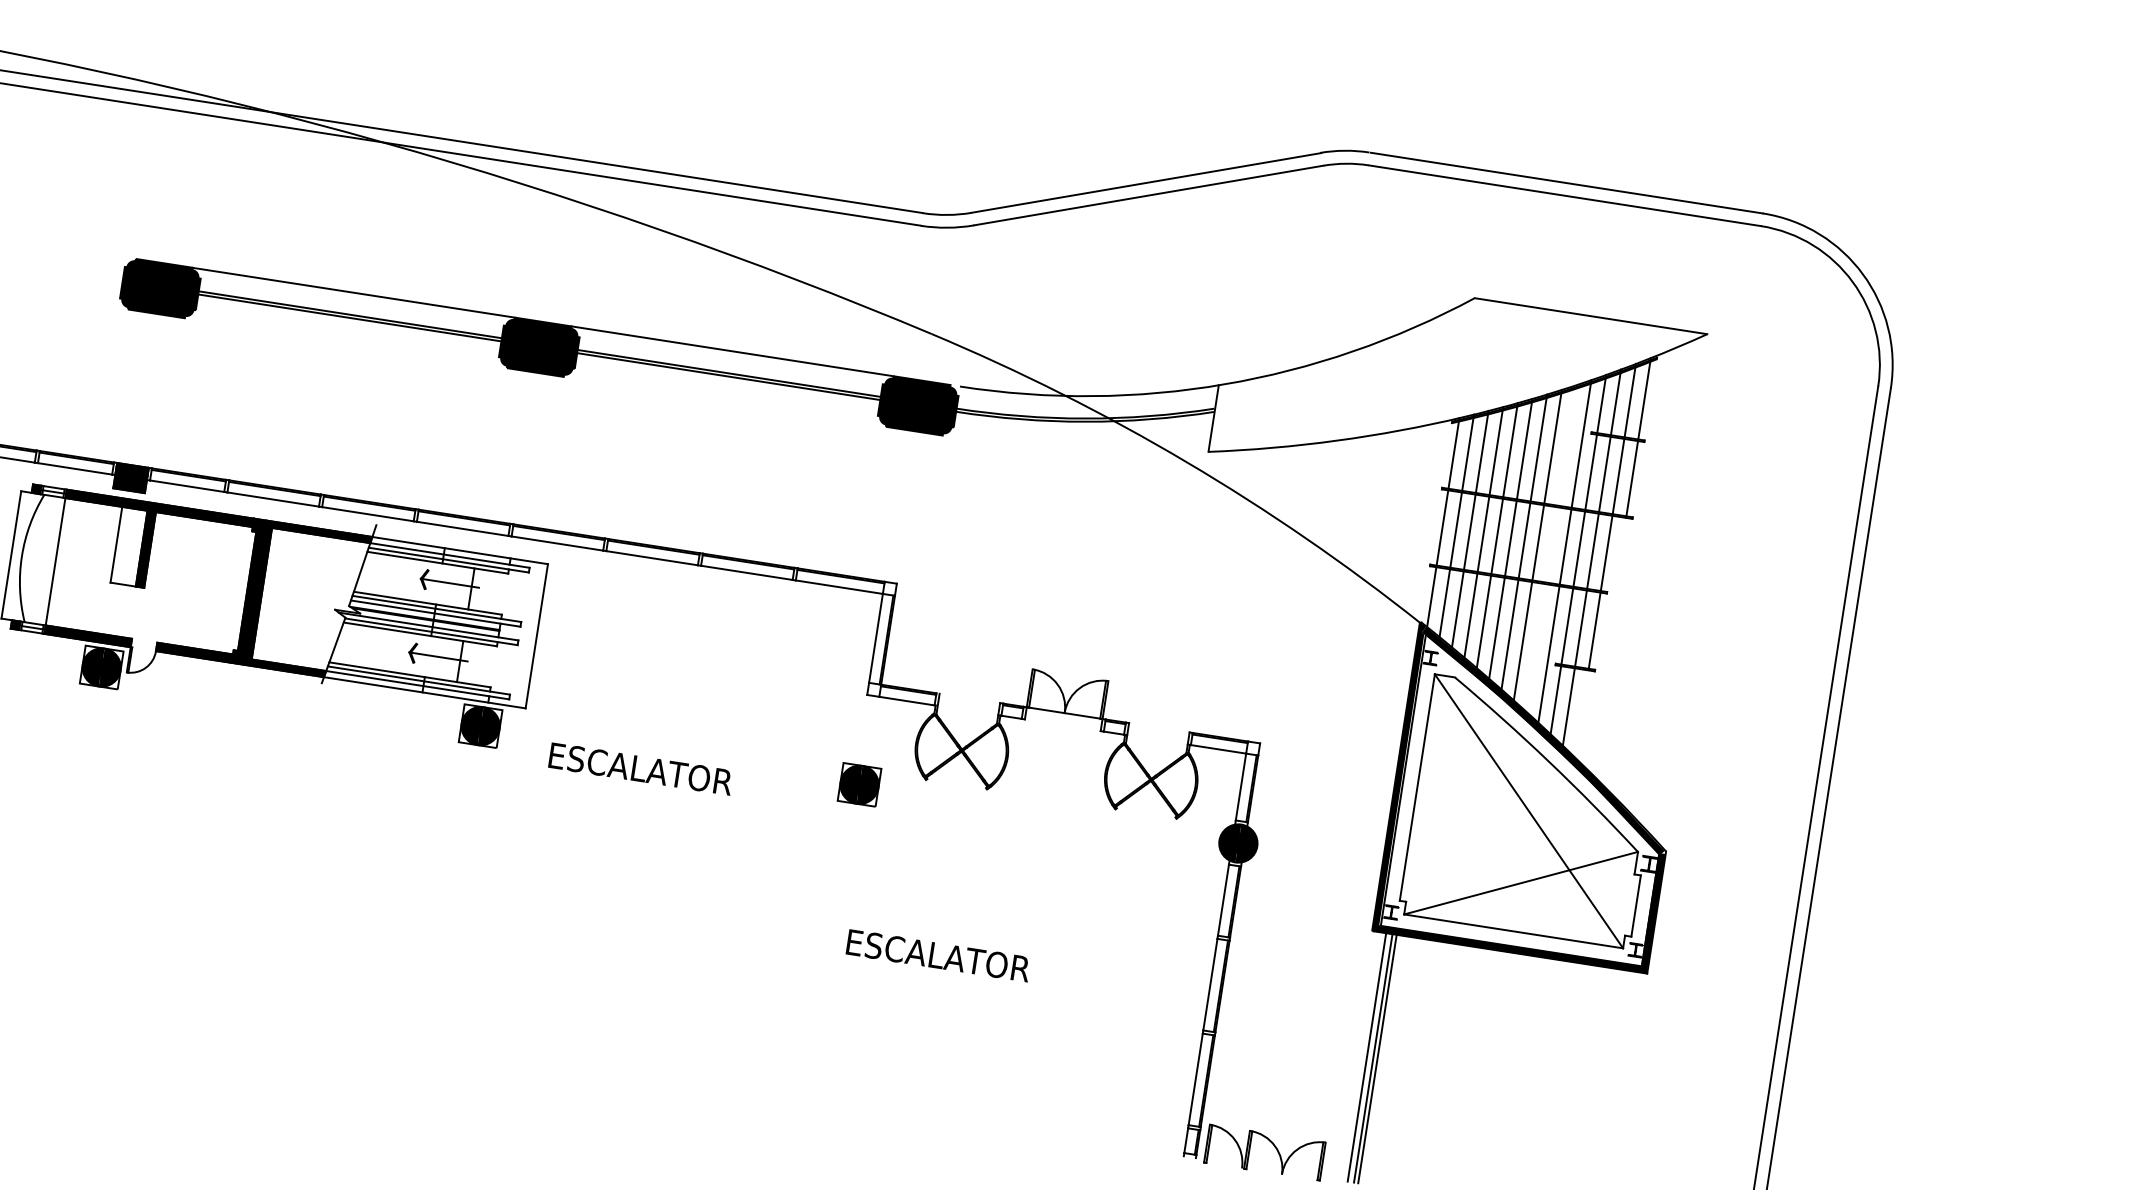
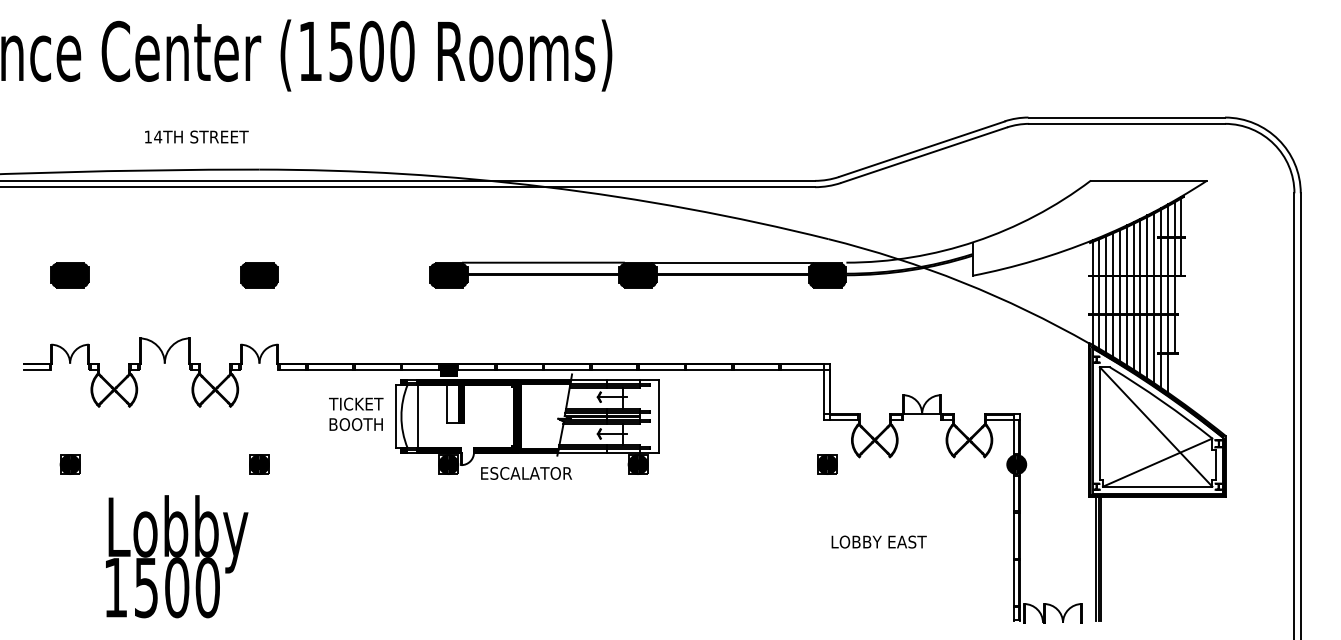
line: (1552, 547) -> (1147, 296), added
text: (640, 769) -> (526, 473), moved
text: (937, 954) -> (878, 541), ESCALATOR -> LOBBY EAST

